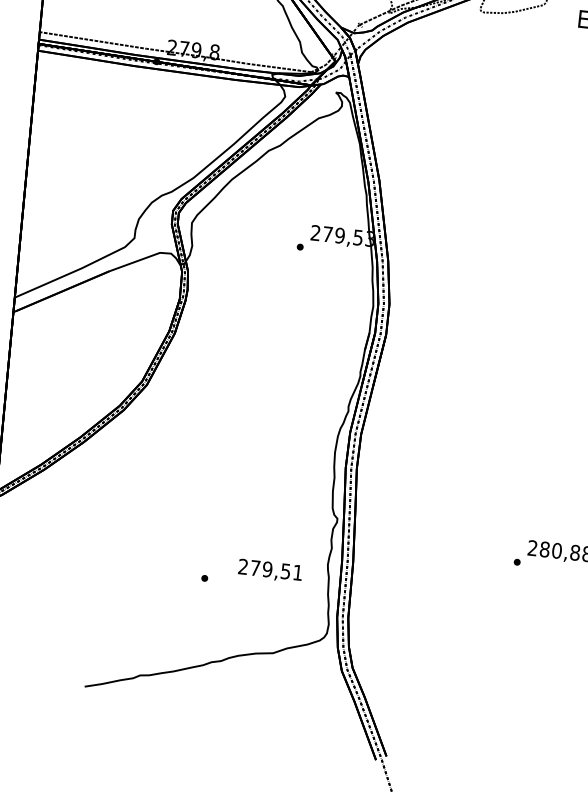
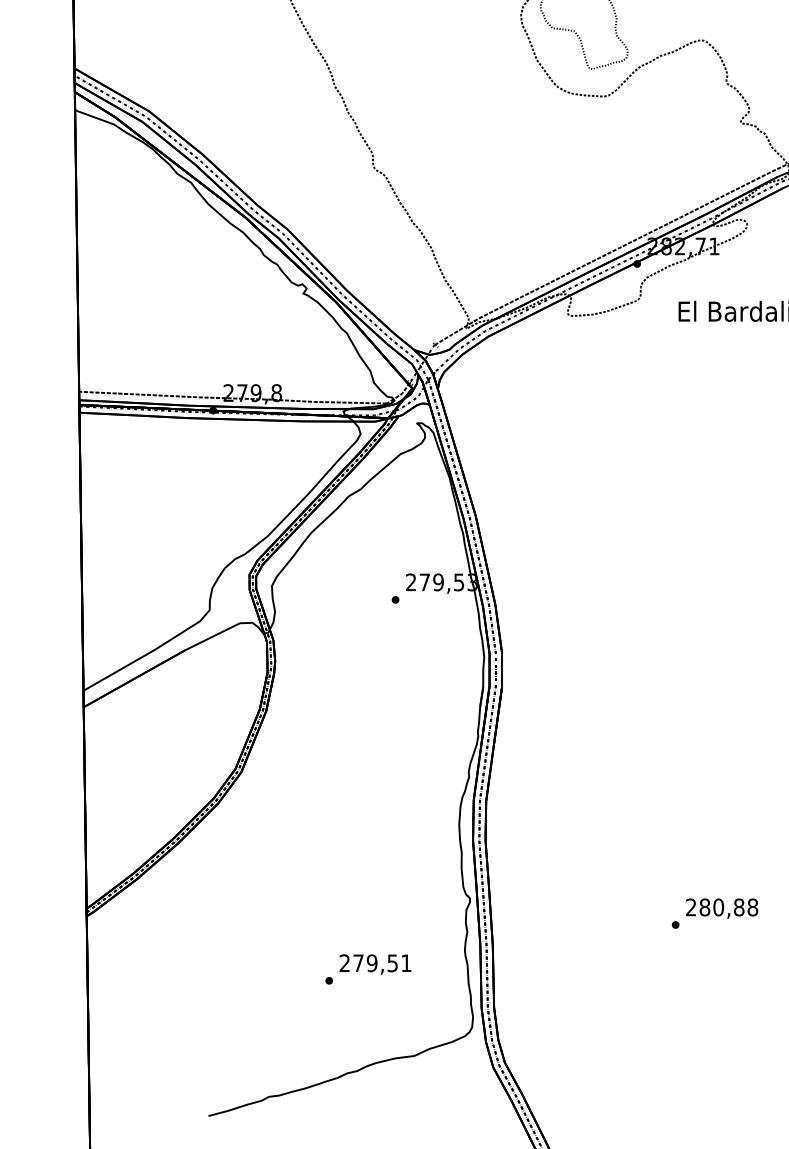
text: (270, 570) -> (375, 964), moved

